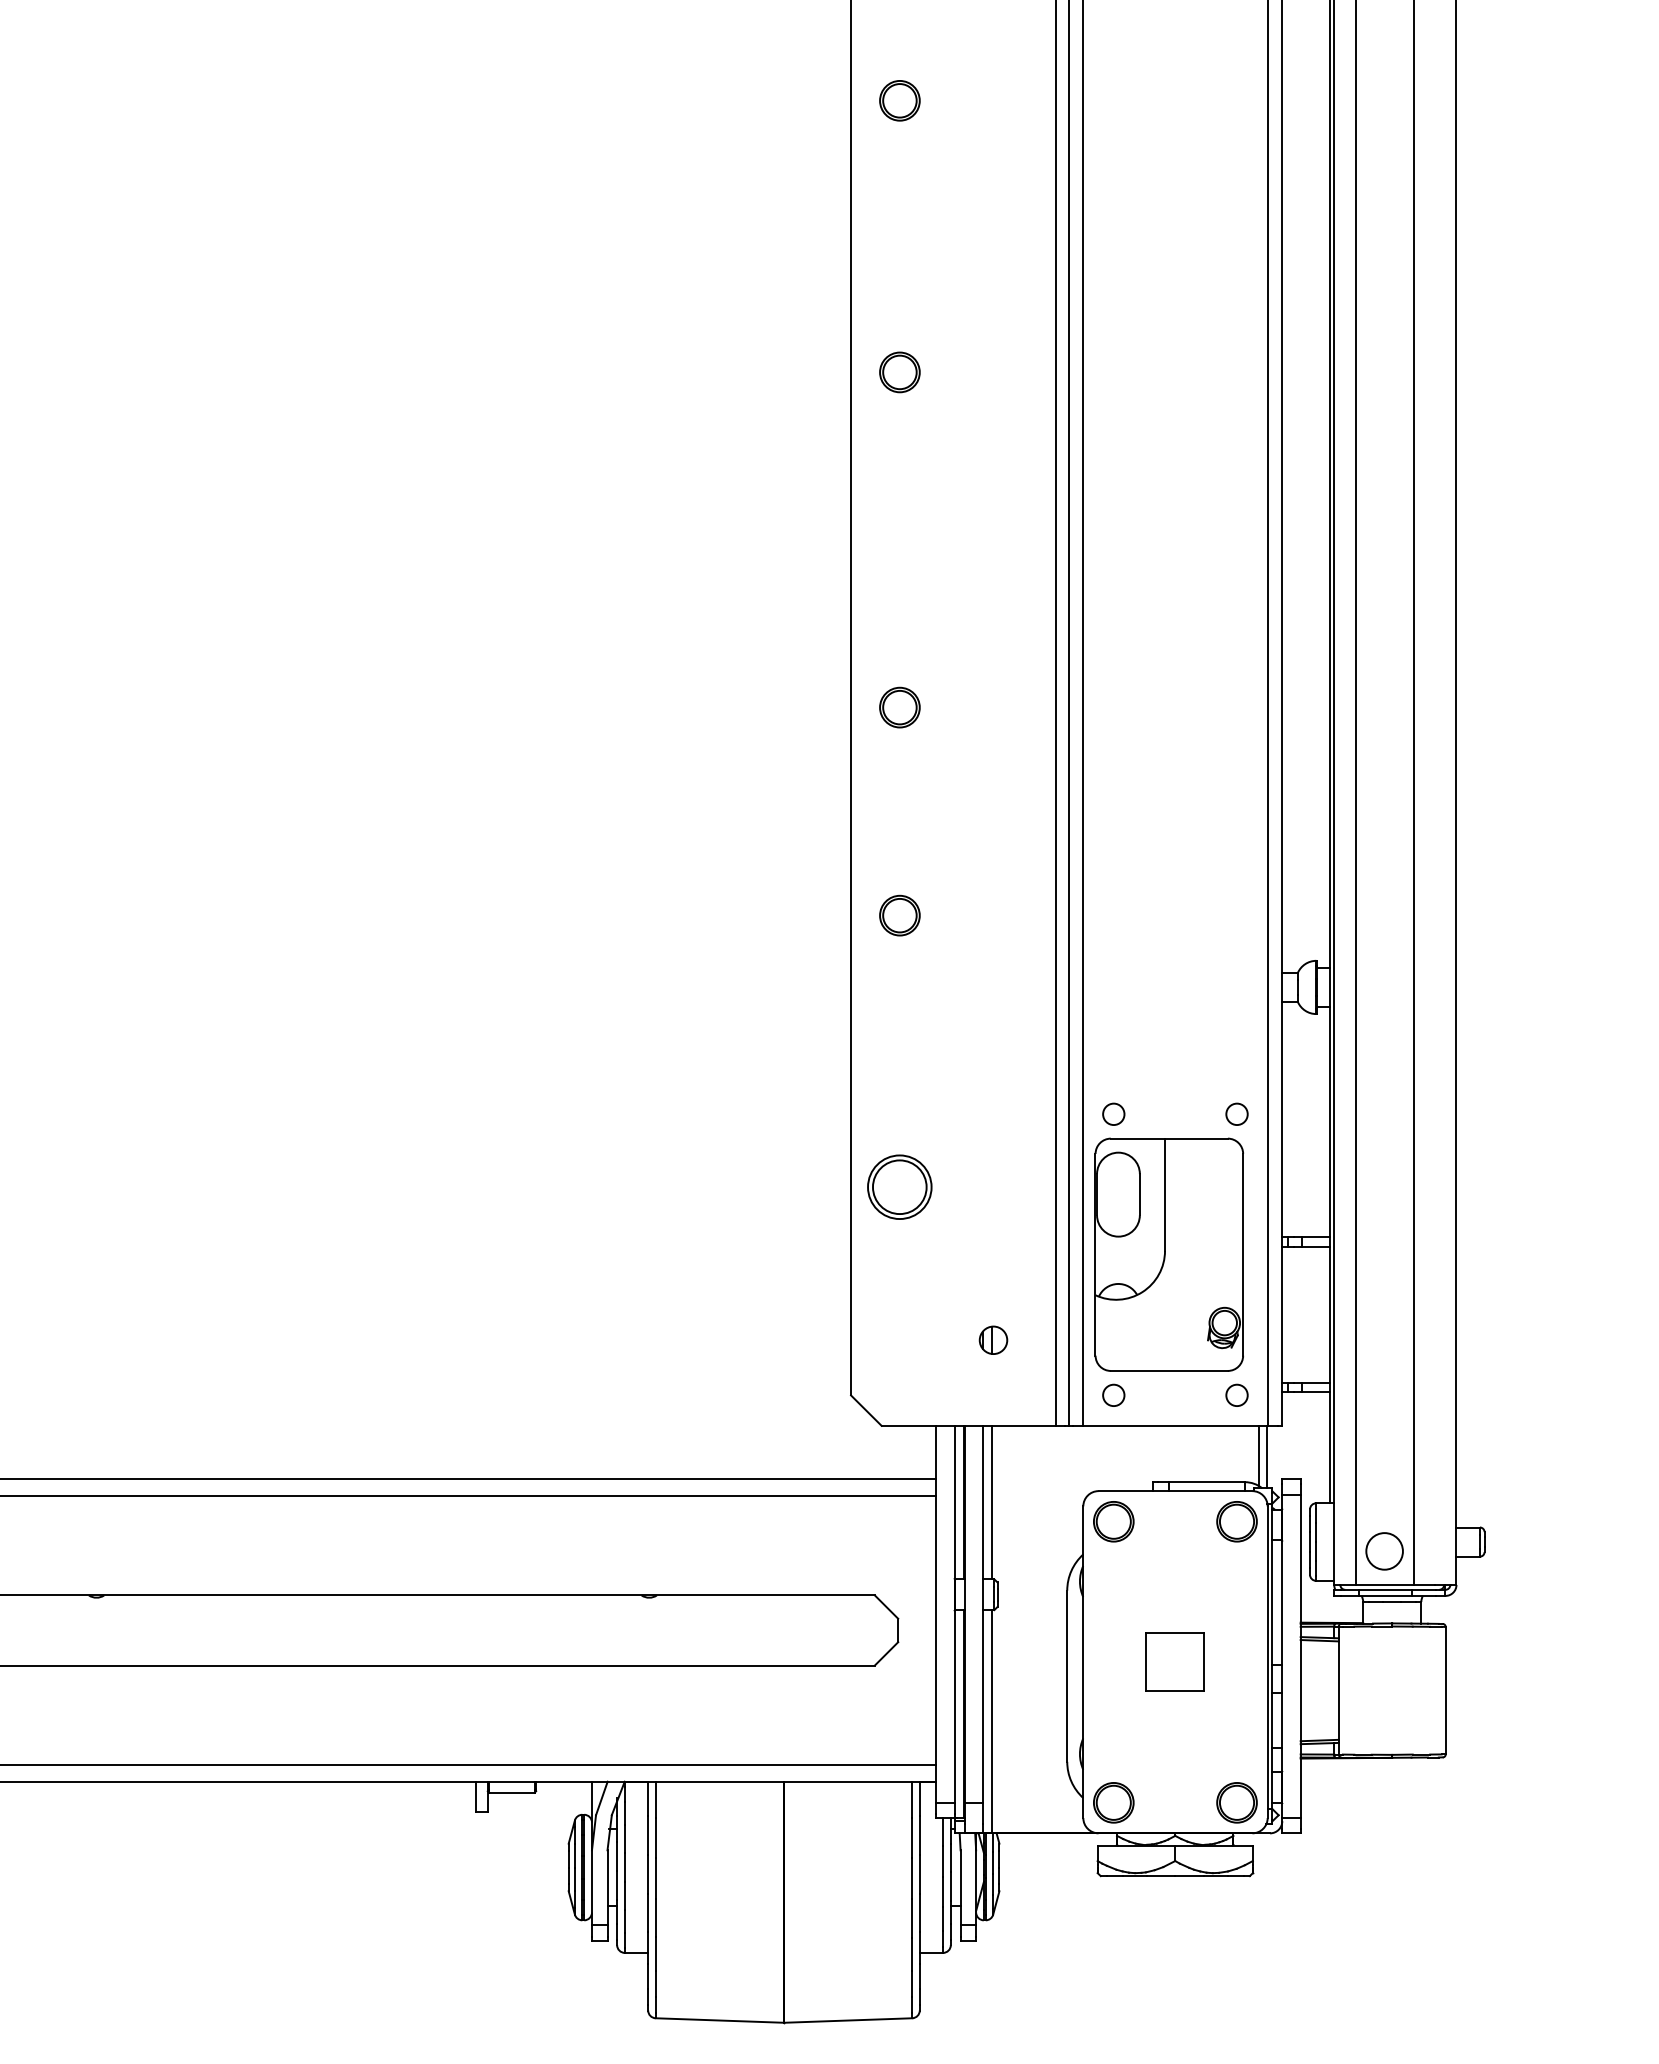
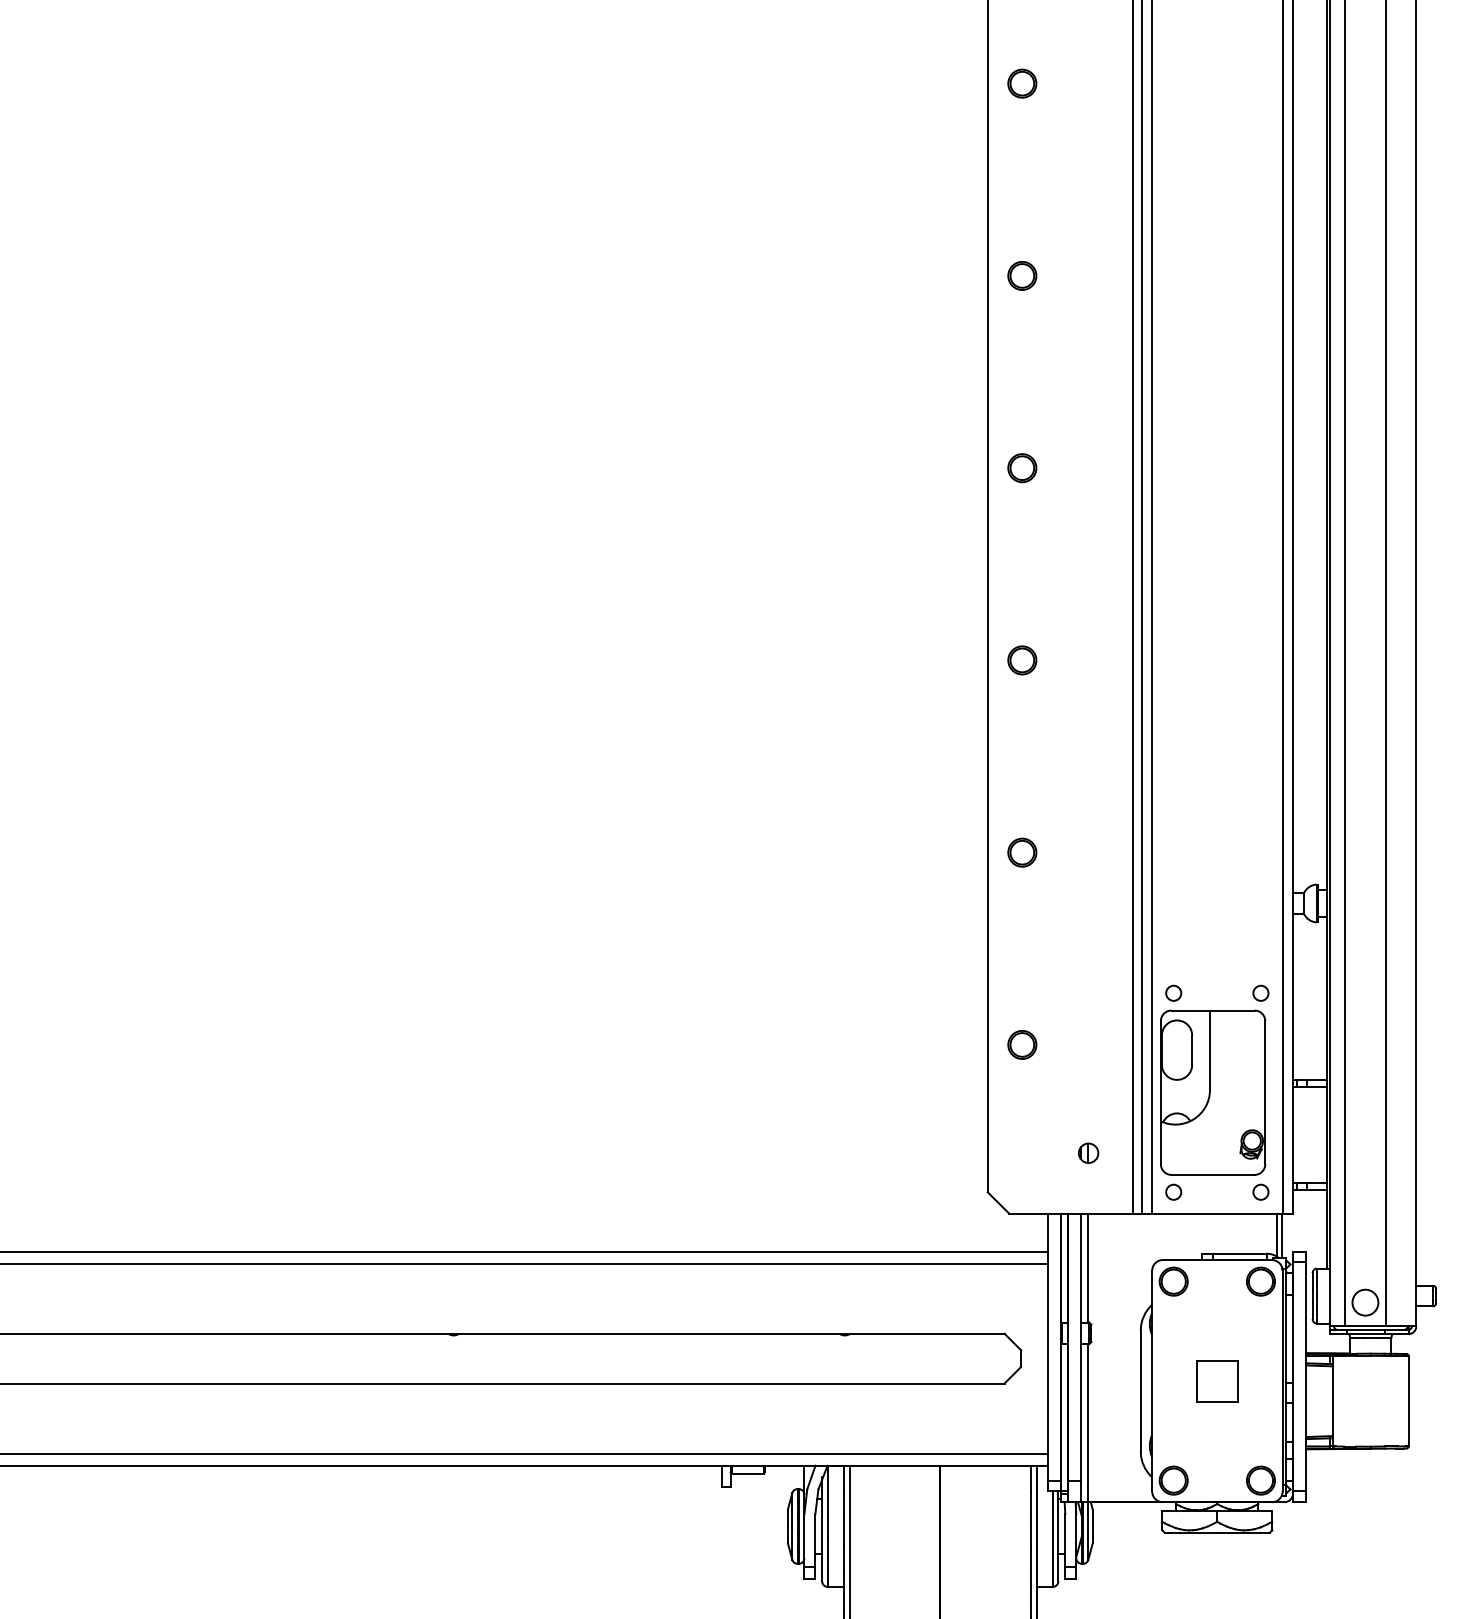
part: (900, 707) -> (1022, 660), moved
part: (900, 1186) -> (1022, 1044), size x0.62

